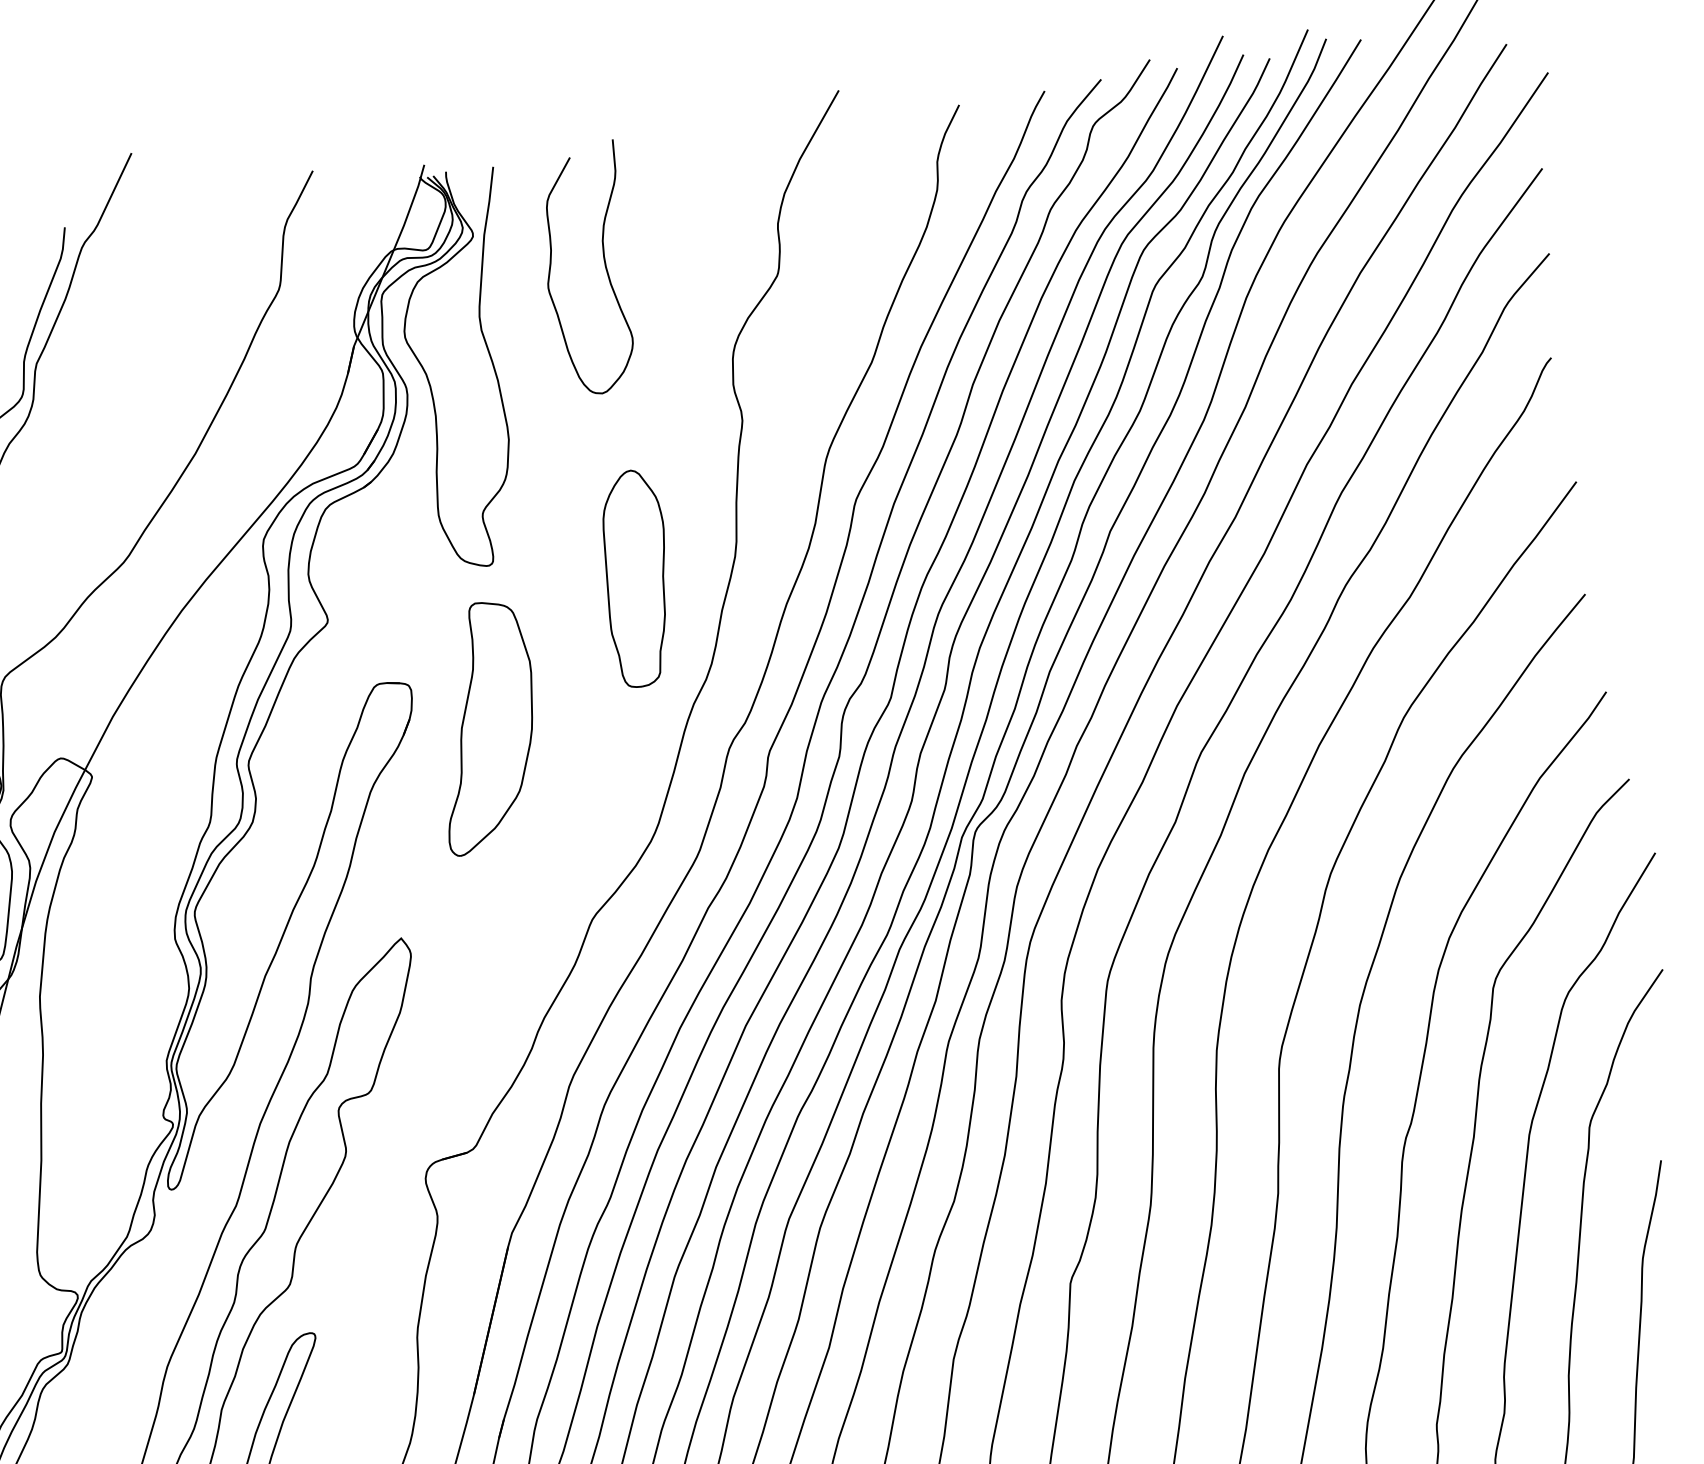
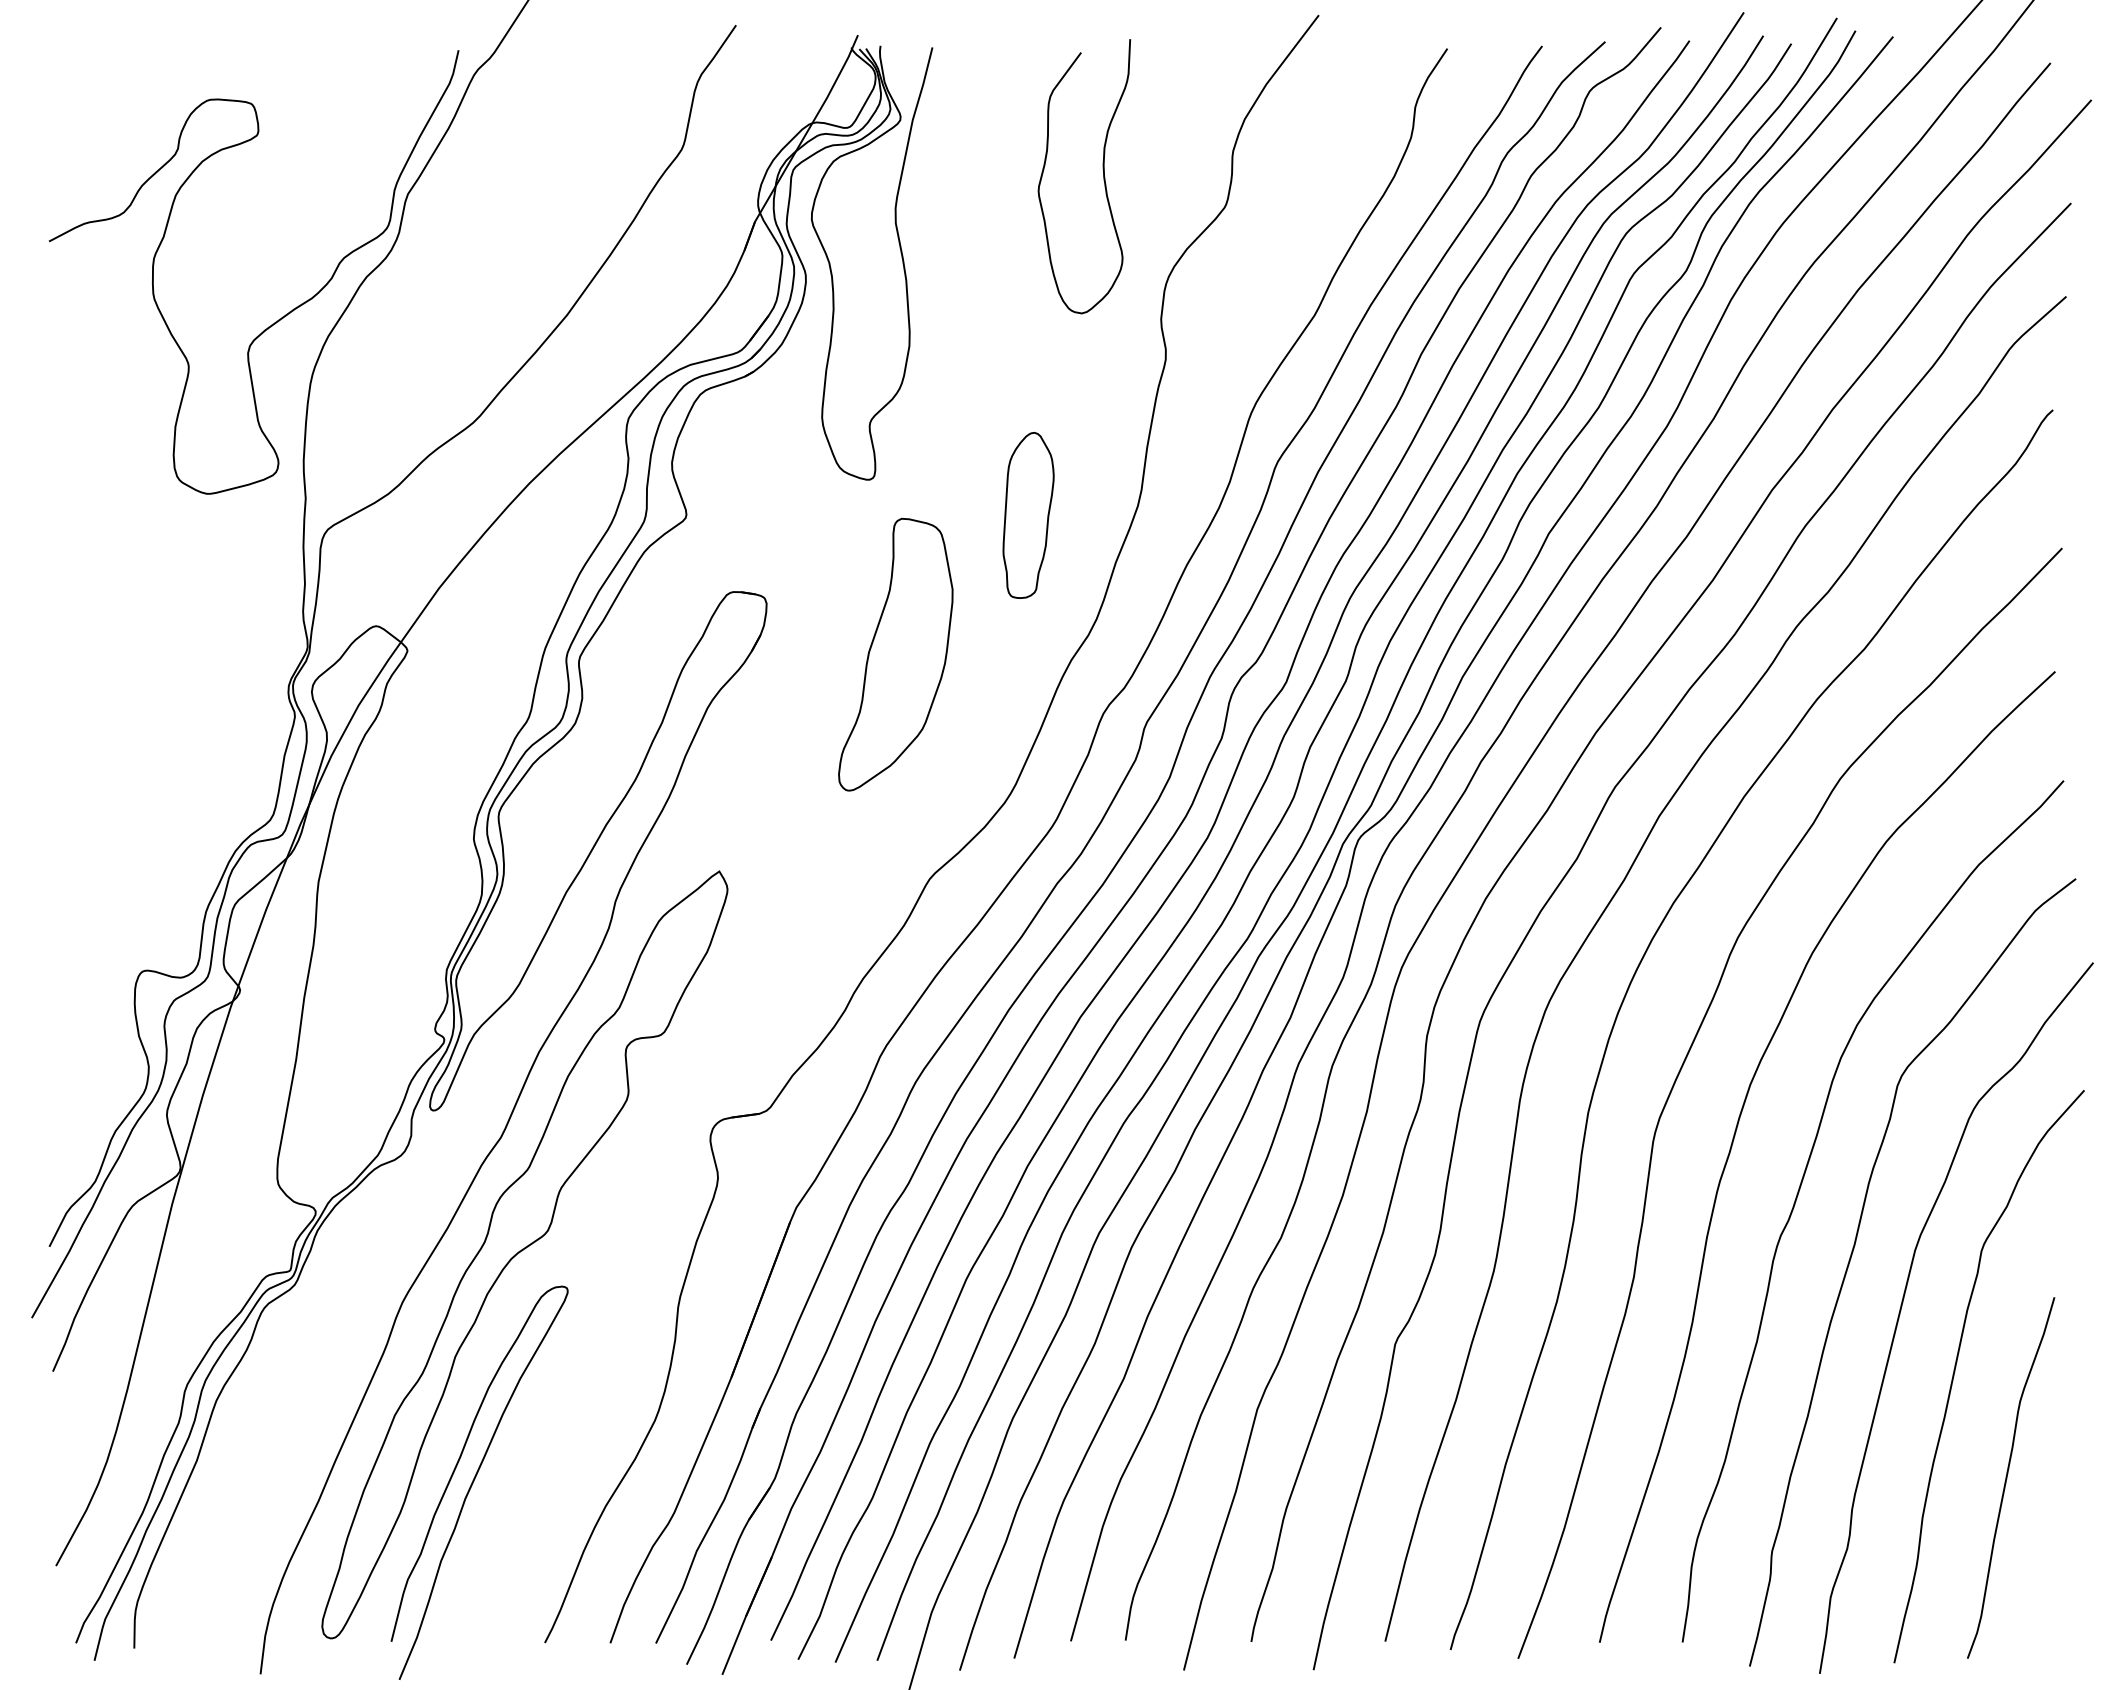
curve: (605, 266) -> (1103, 176), moved
part: (637, 578) -> (1028, 515), size x0.7
part: (486, 727) -> (895, 654), moved

